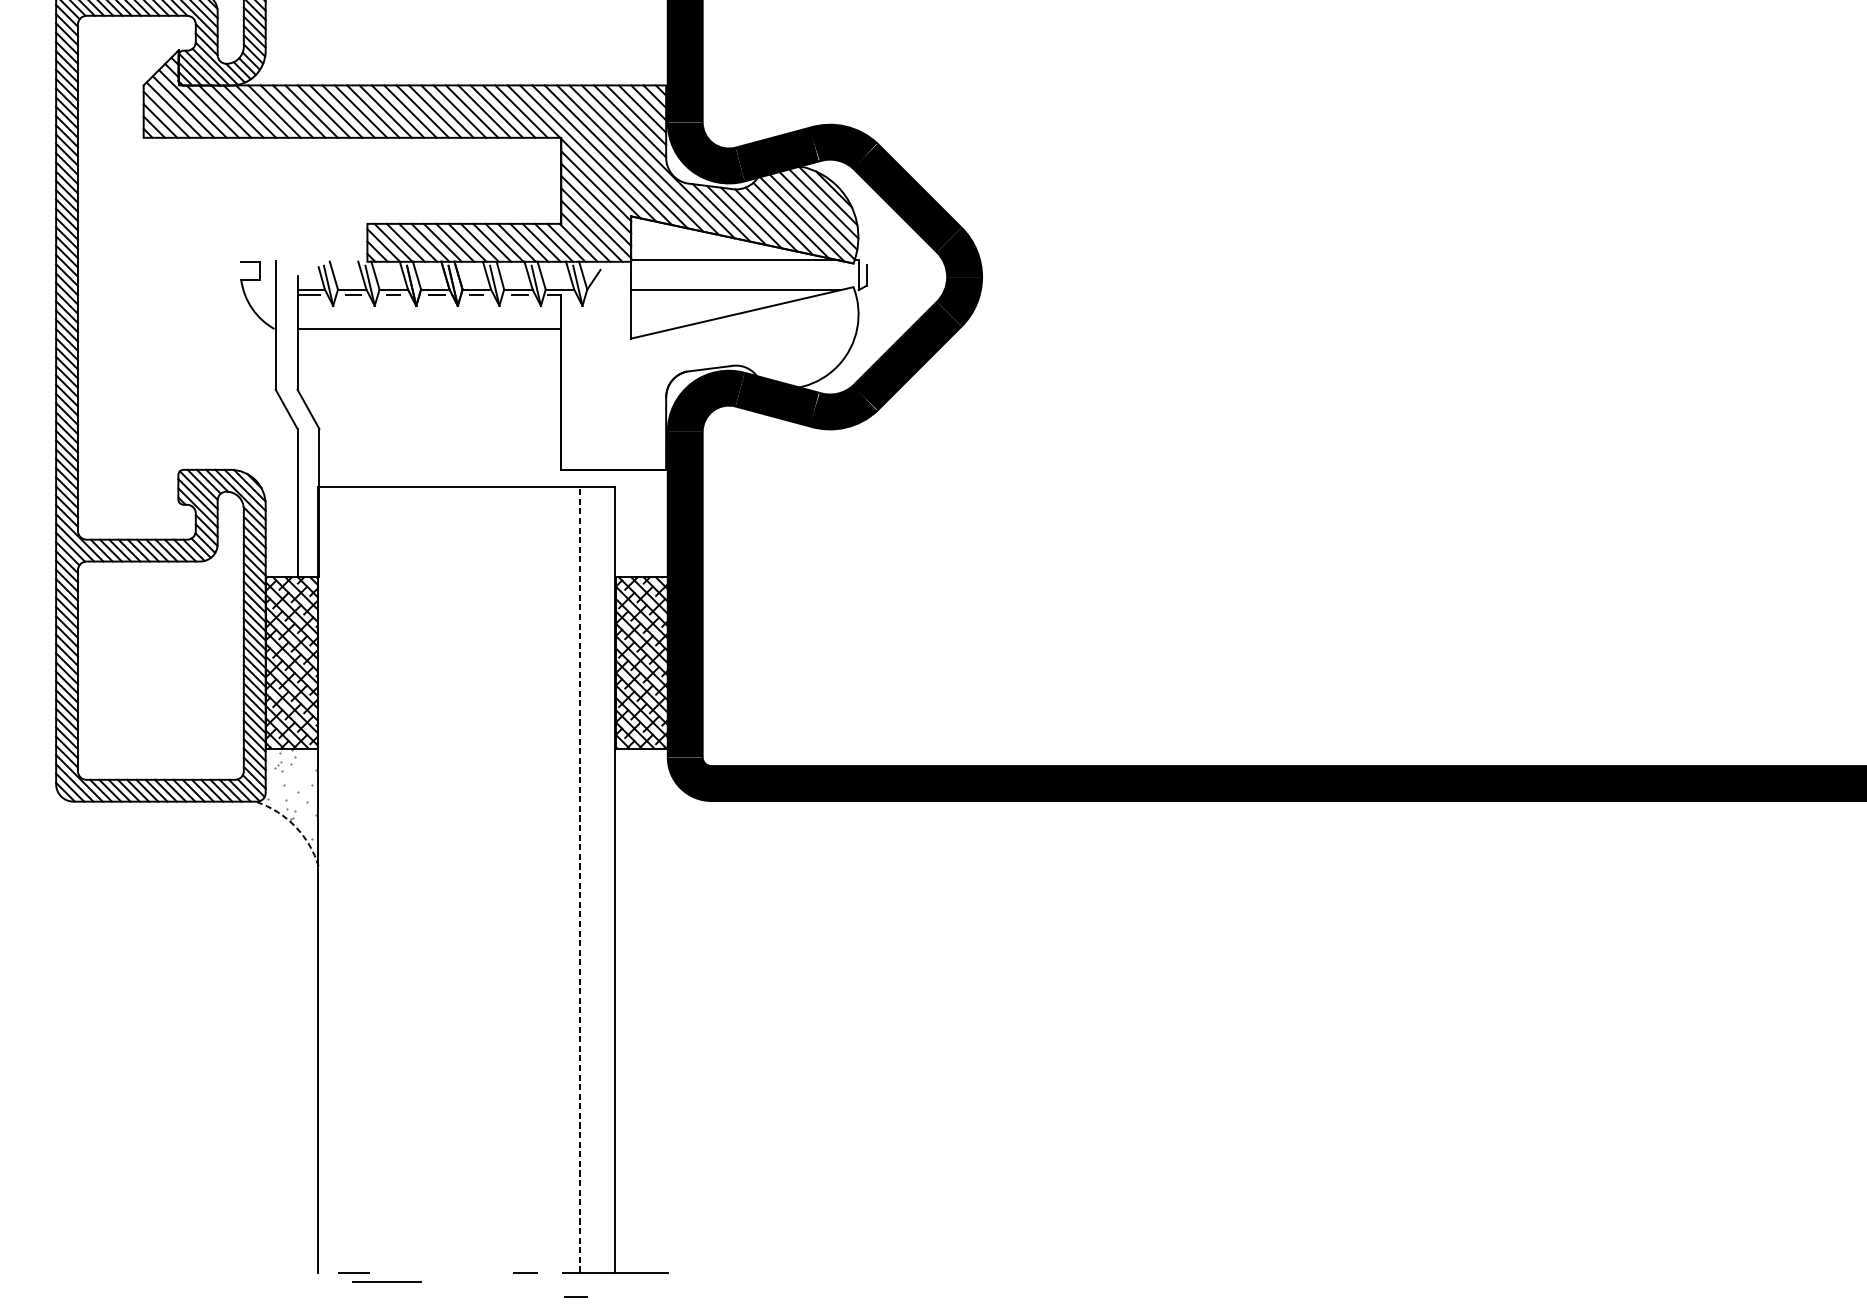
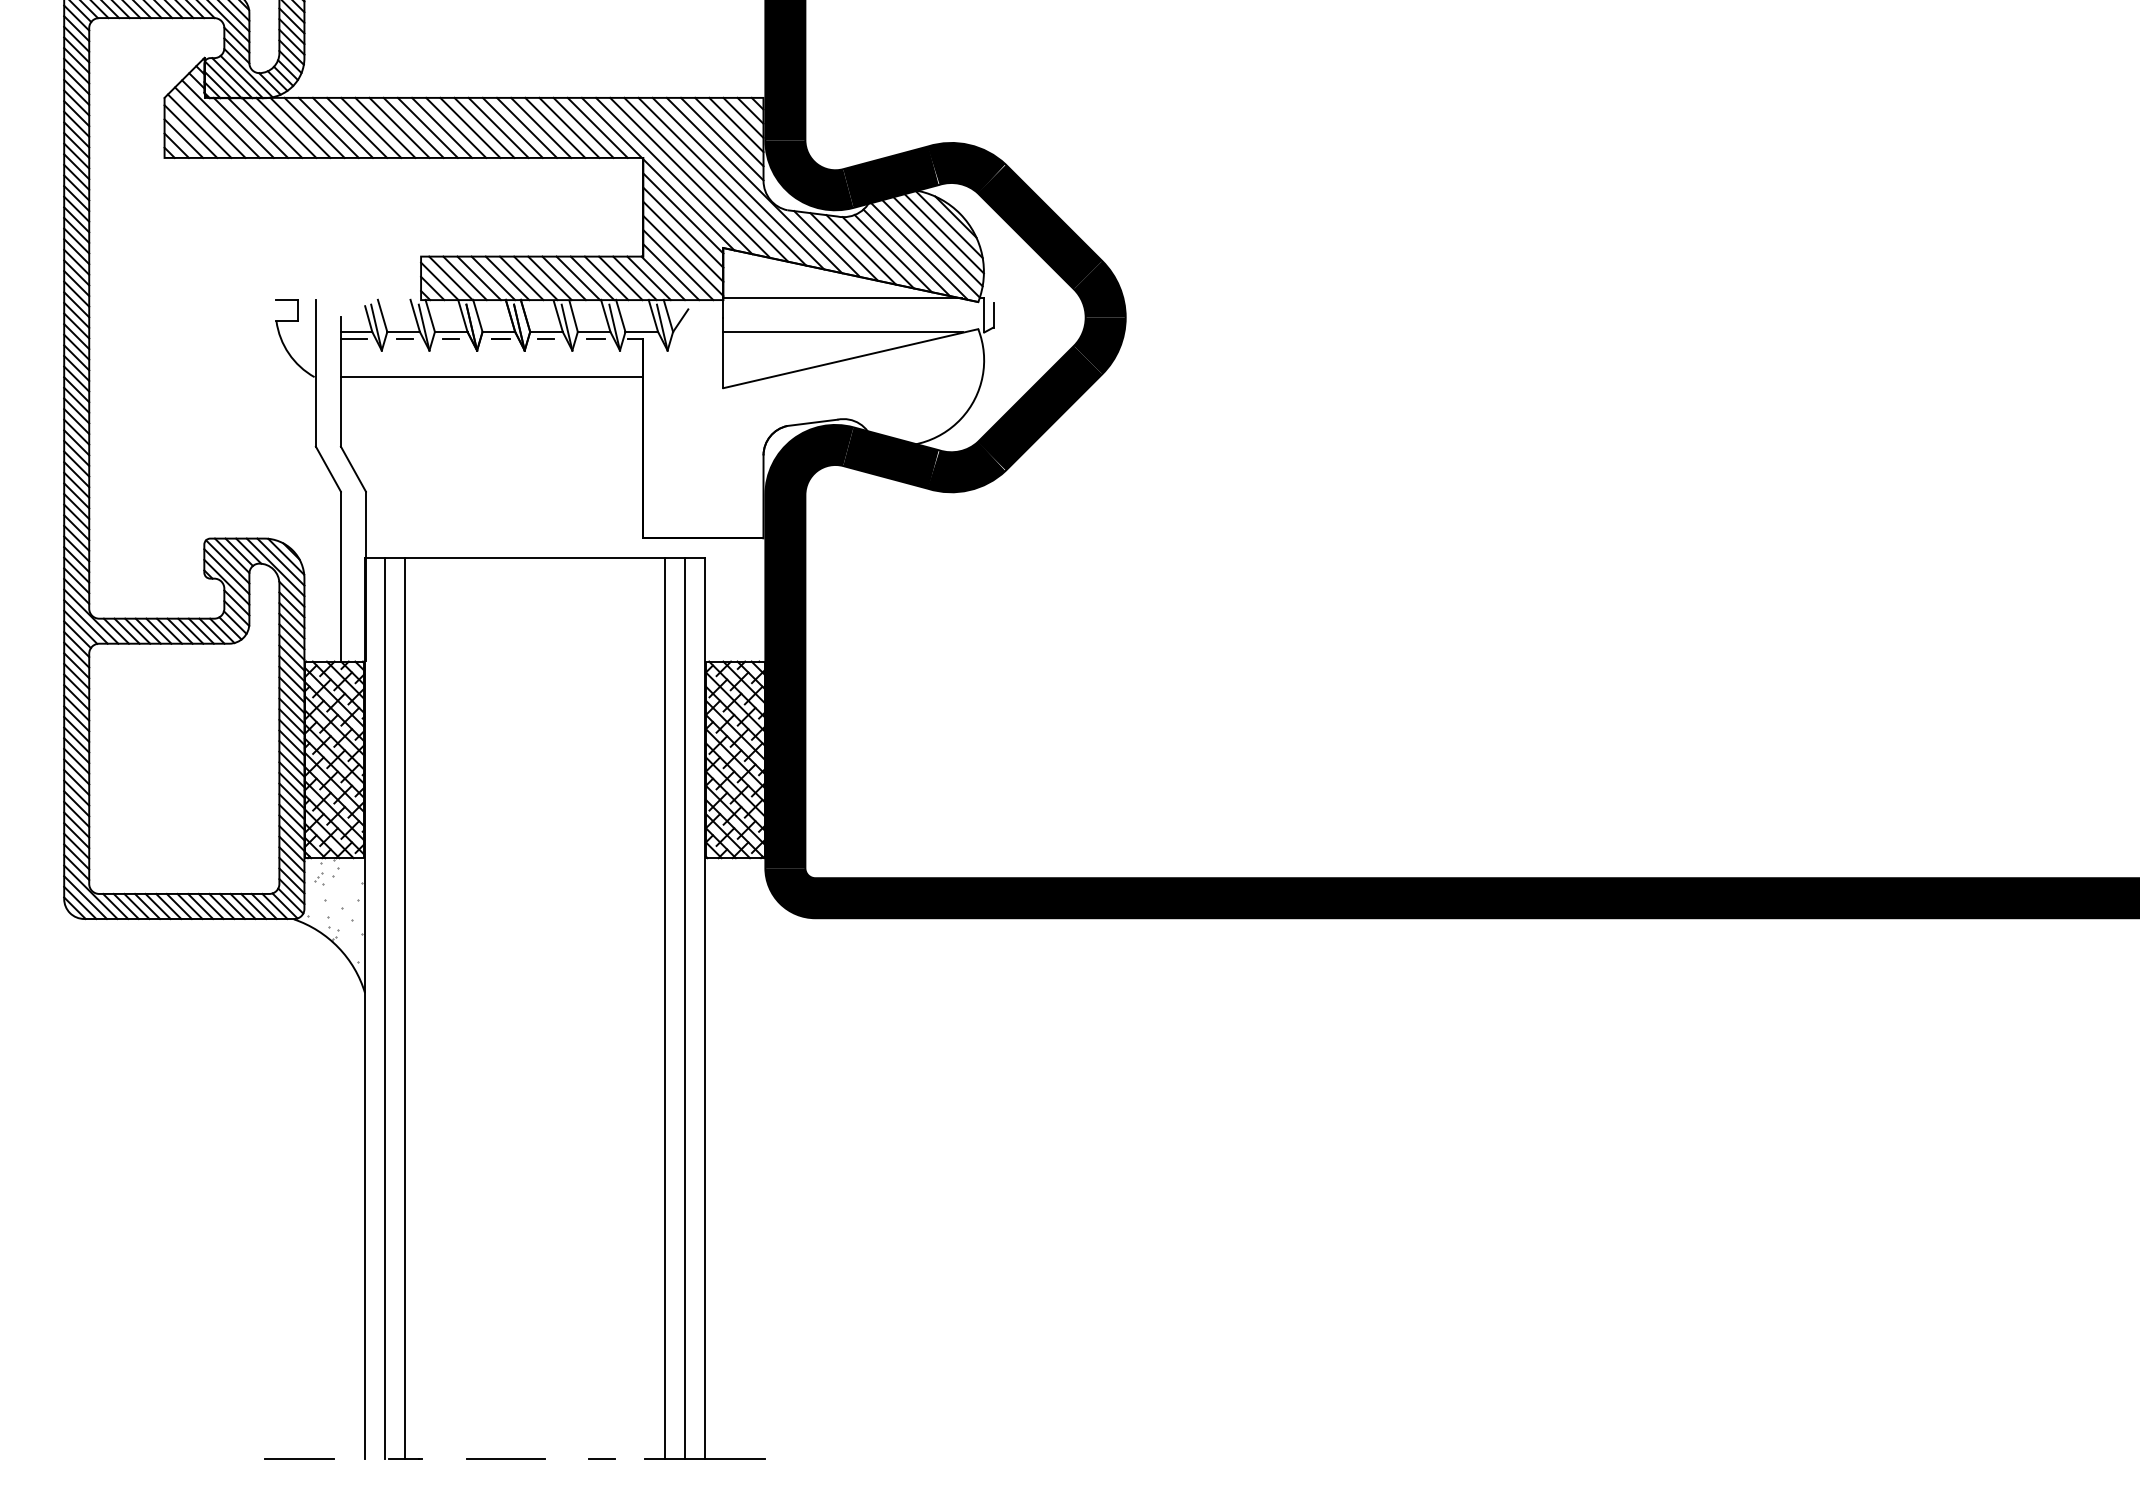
arc: (295, 826) -> (338, 947), dashed -> solid
line: (335, 878) -> (384, 1007), added
line: (353, 878) -> (405, 1007), added
line: (580, 878) -> (665, 1007), dashed -> solid
line: (598, 878) -> (685, 1007), added
line: (261, 1272) -> (299, 1458), added
line: (387, 1281) -> (505, 1458), moved
line: (575, 1296) -> (659, 1486), removed

